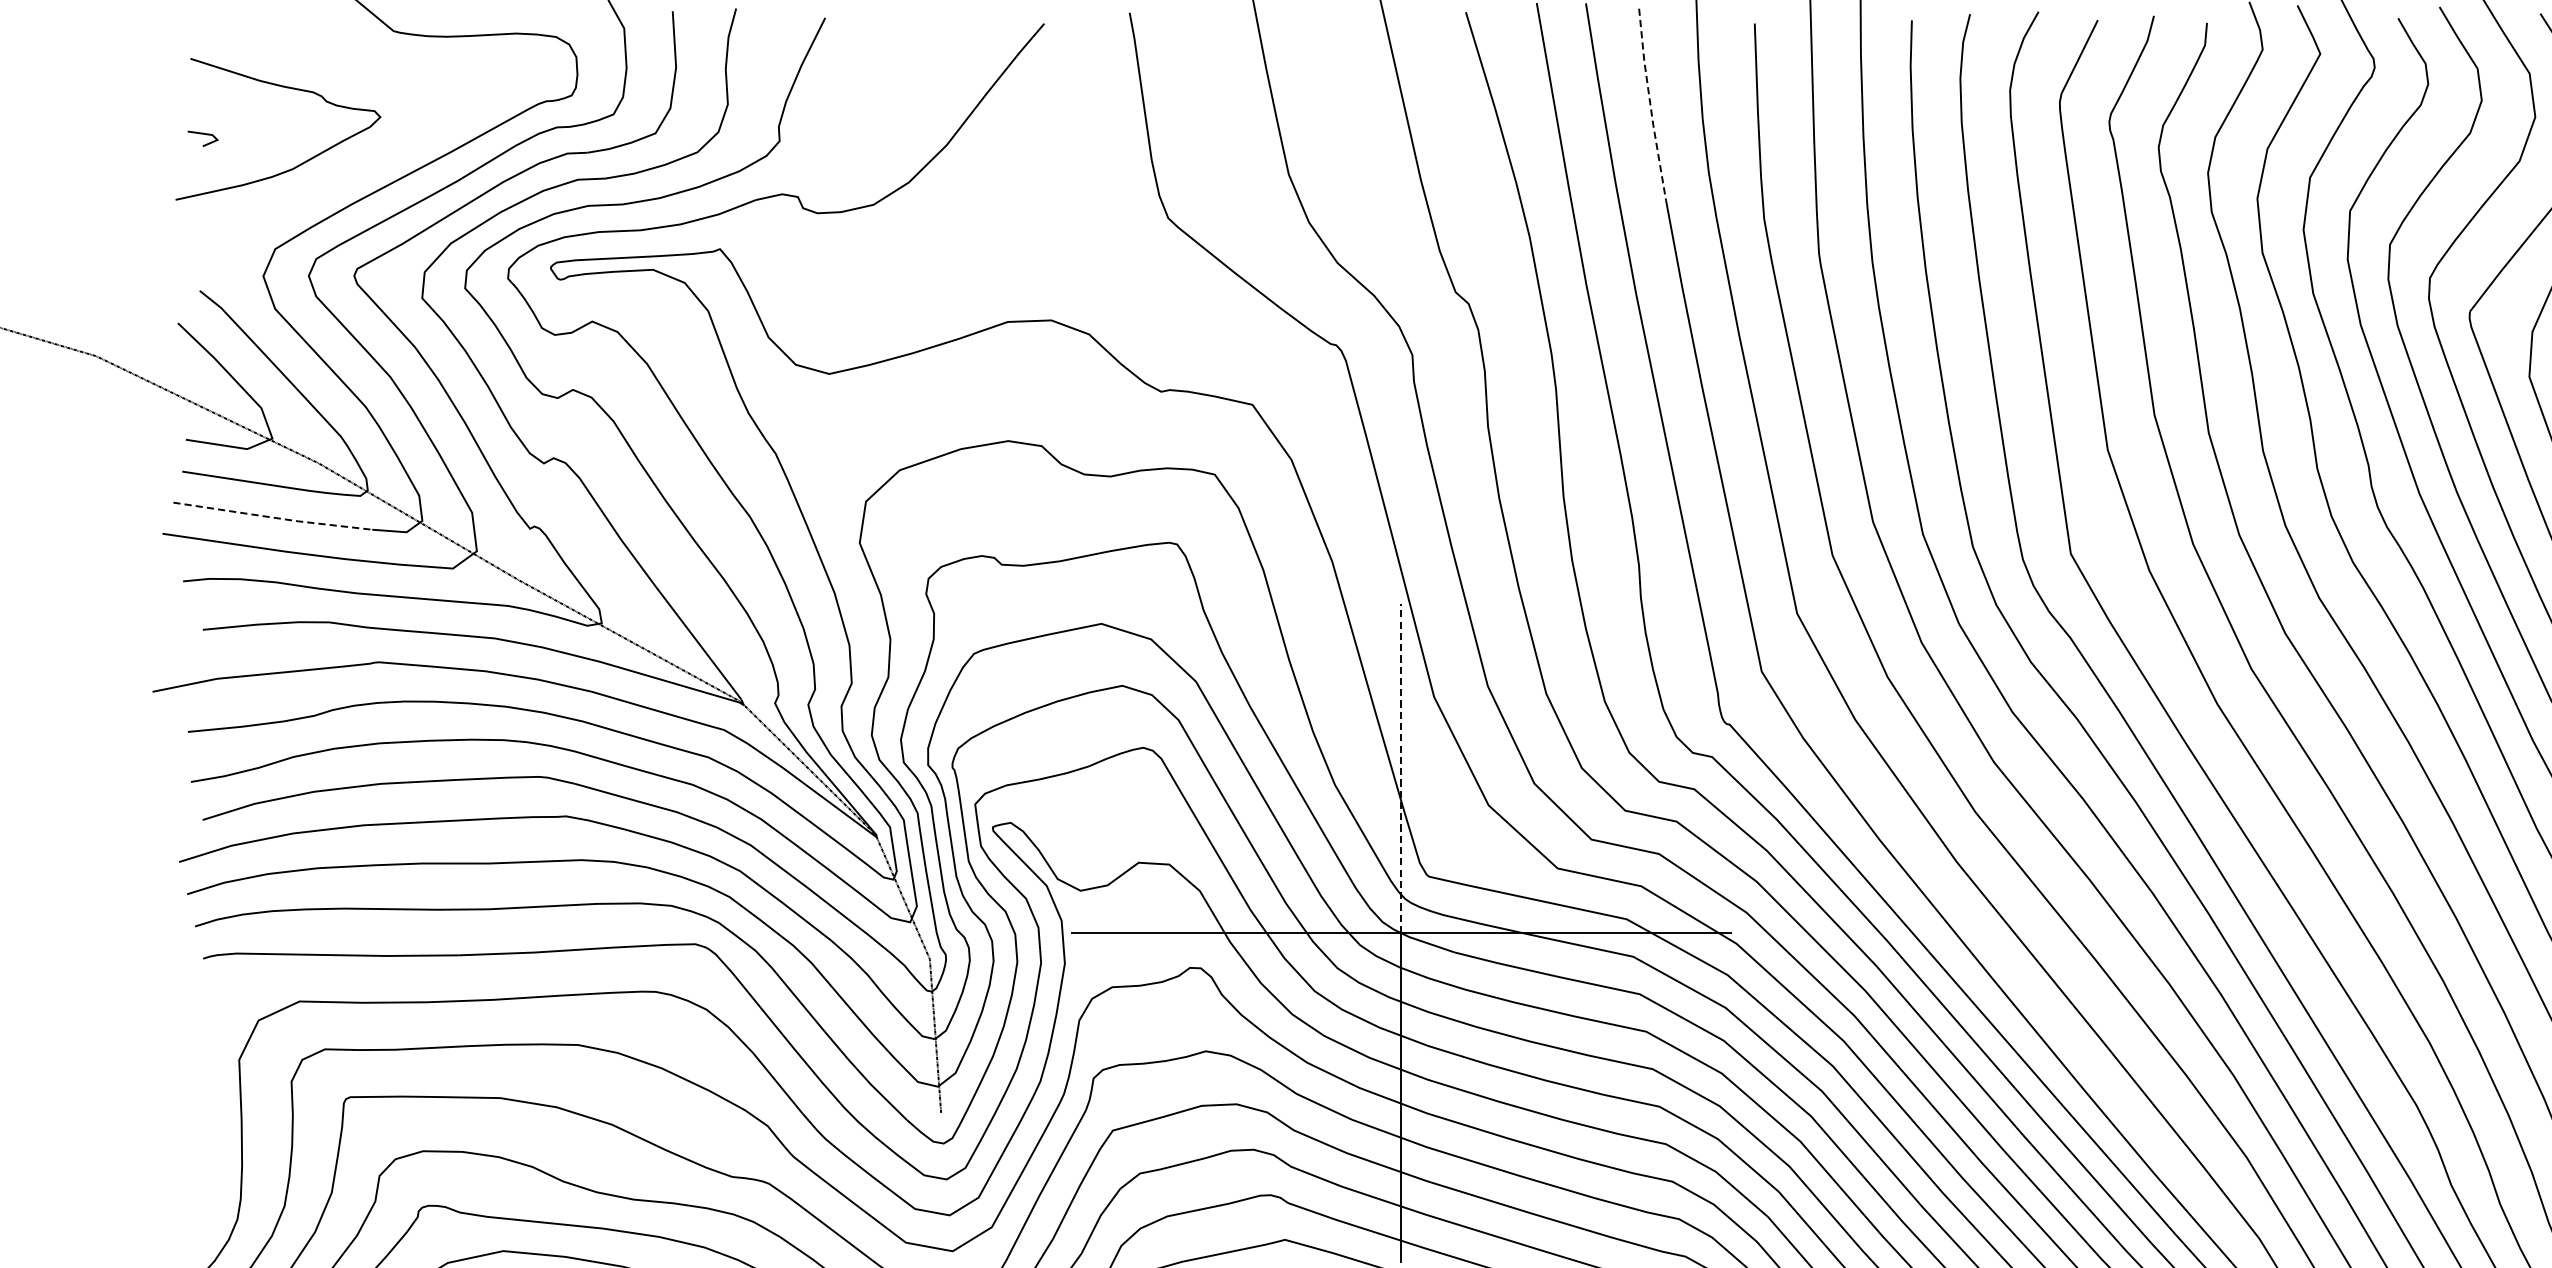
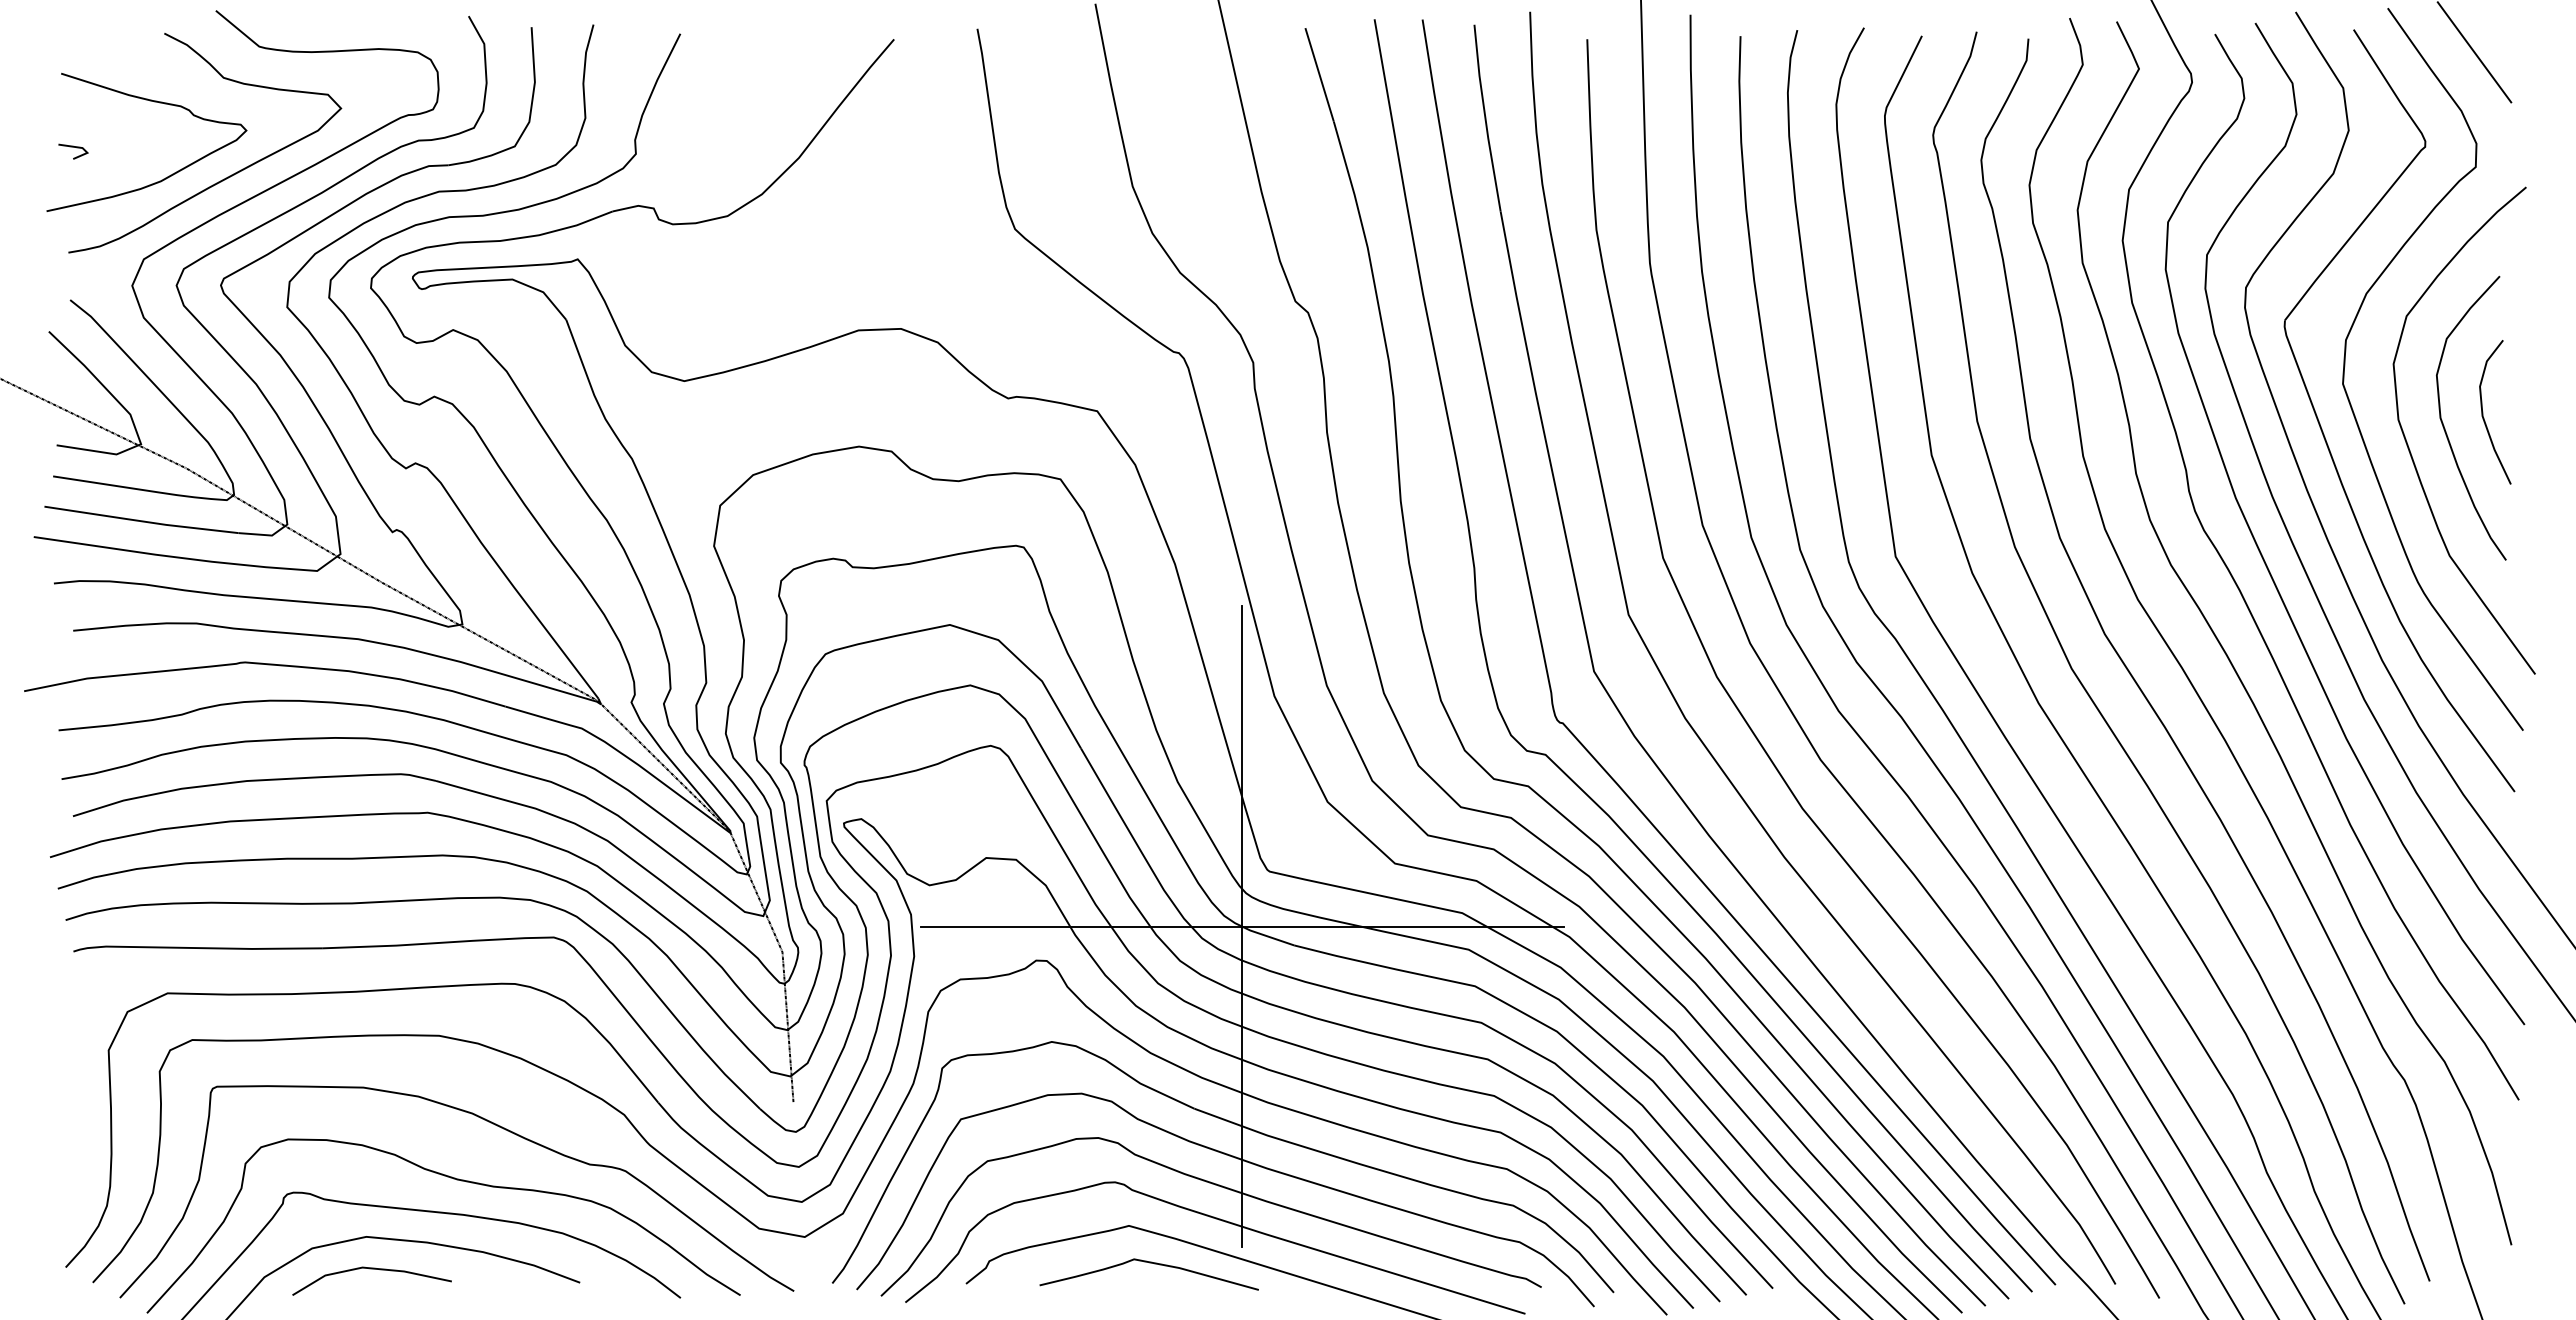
line: (1650, 104) -> (1485, 118), dashed -> solid
curve: (358, 165) -> (225, 177), added
line: (272, 517) -> (141, 521), dashed -> solid
line: (1401, 767) -> (1242, 765), dashed -> solid

